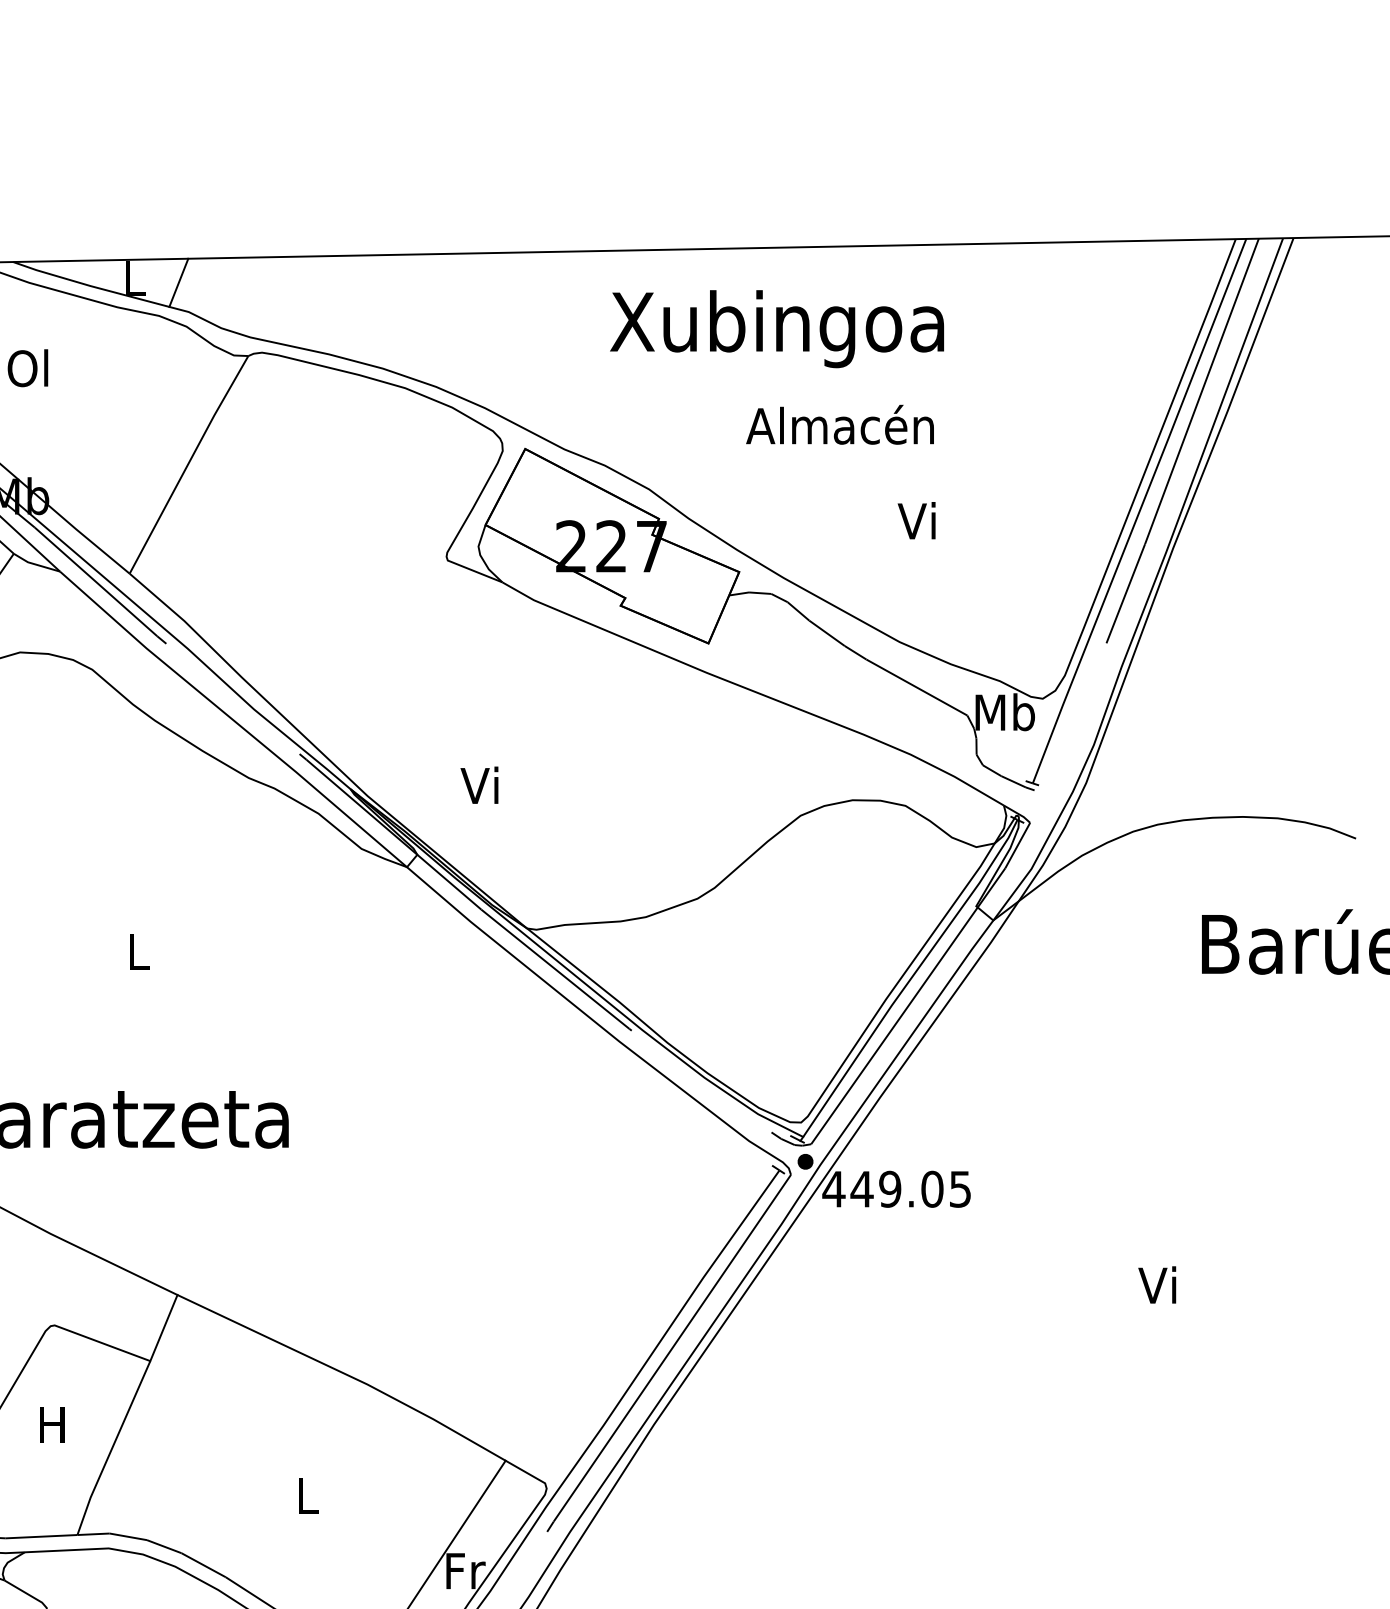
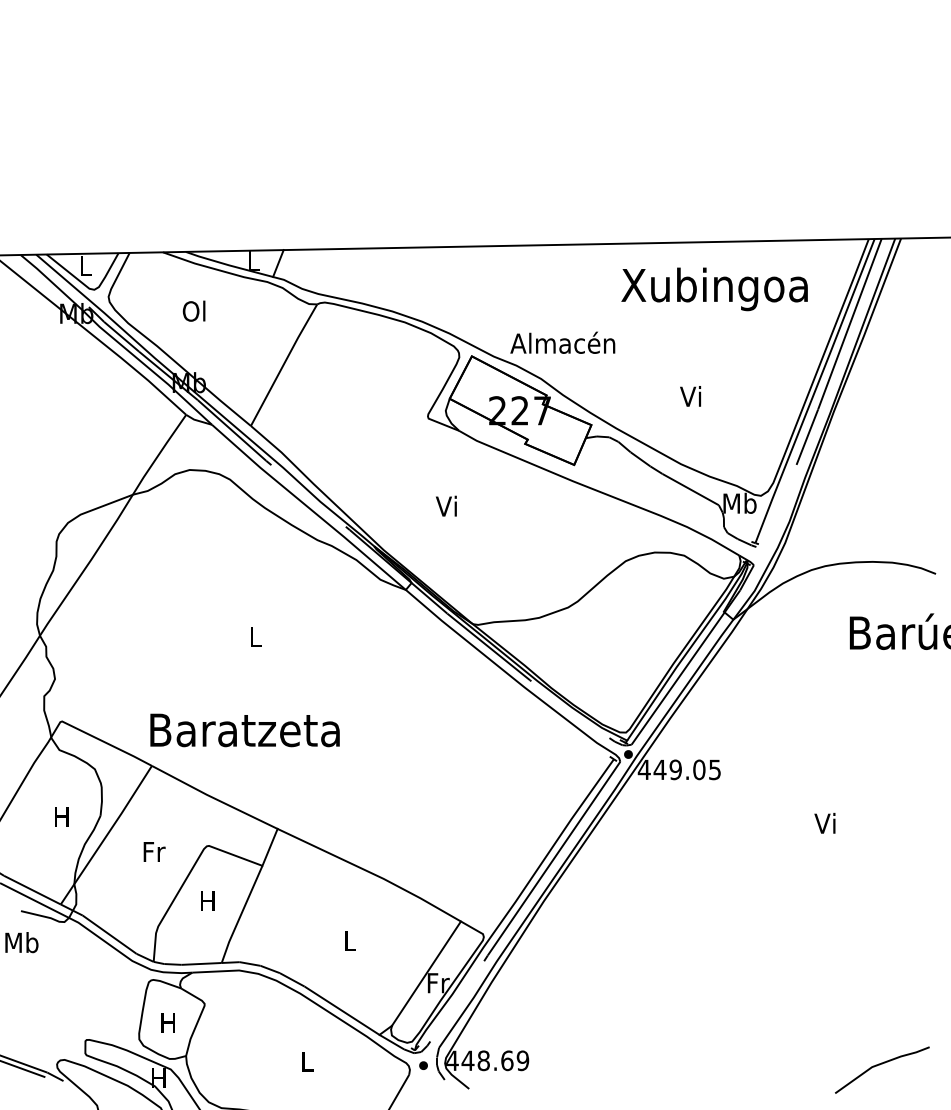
text: (776, 329) -> (714, 289), moved
text: (839, 424) -> (562, 342), moved
text: (479, 784) -> (446, 505), moved

